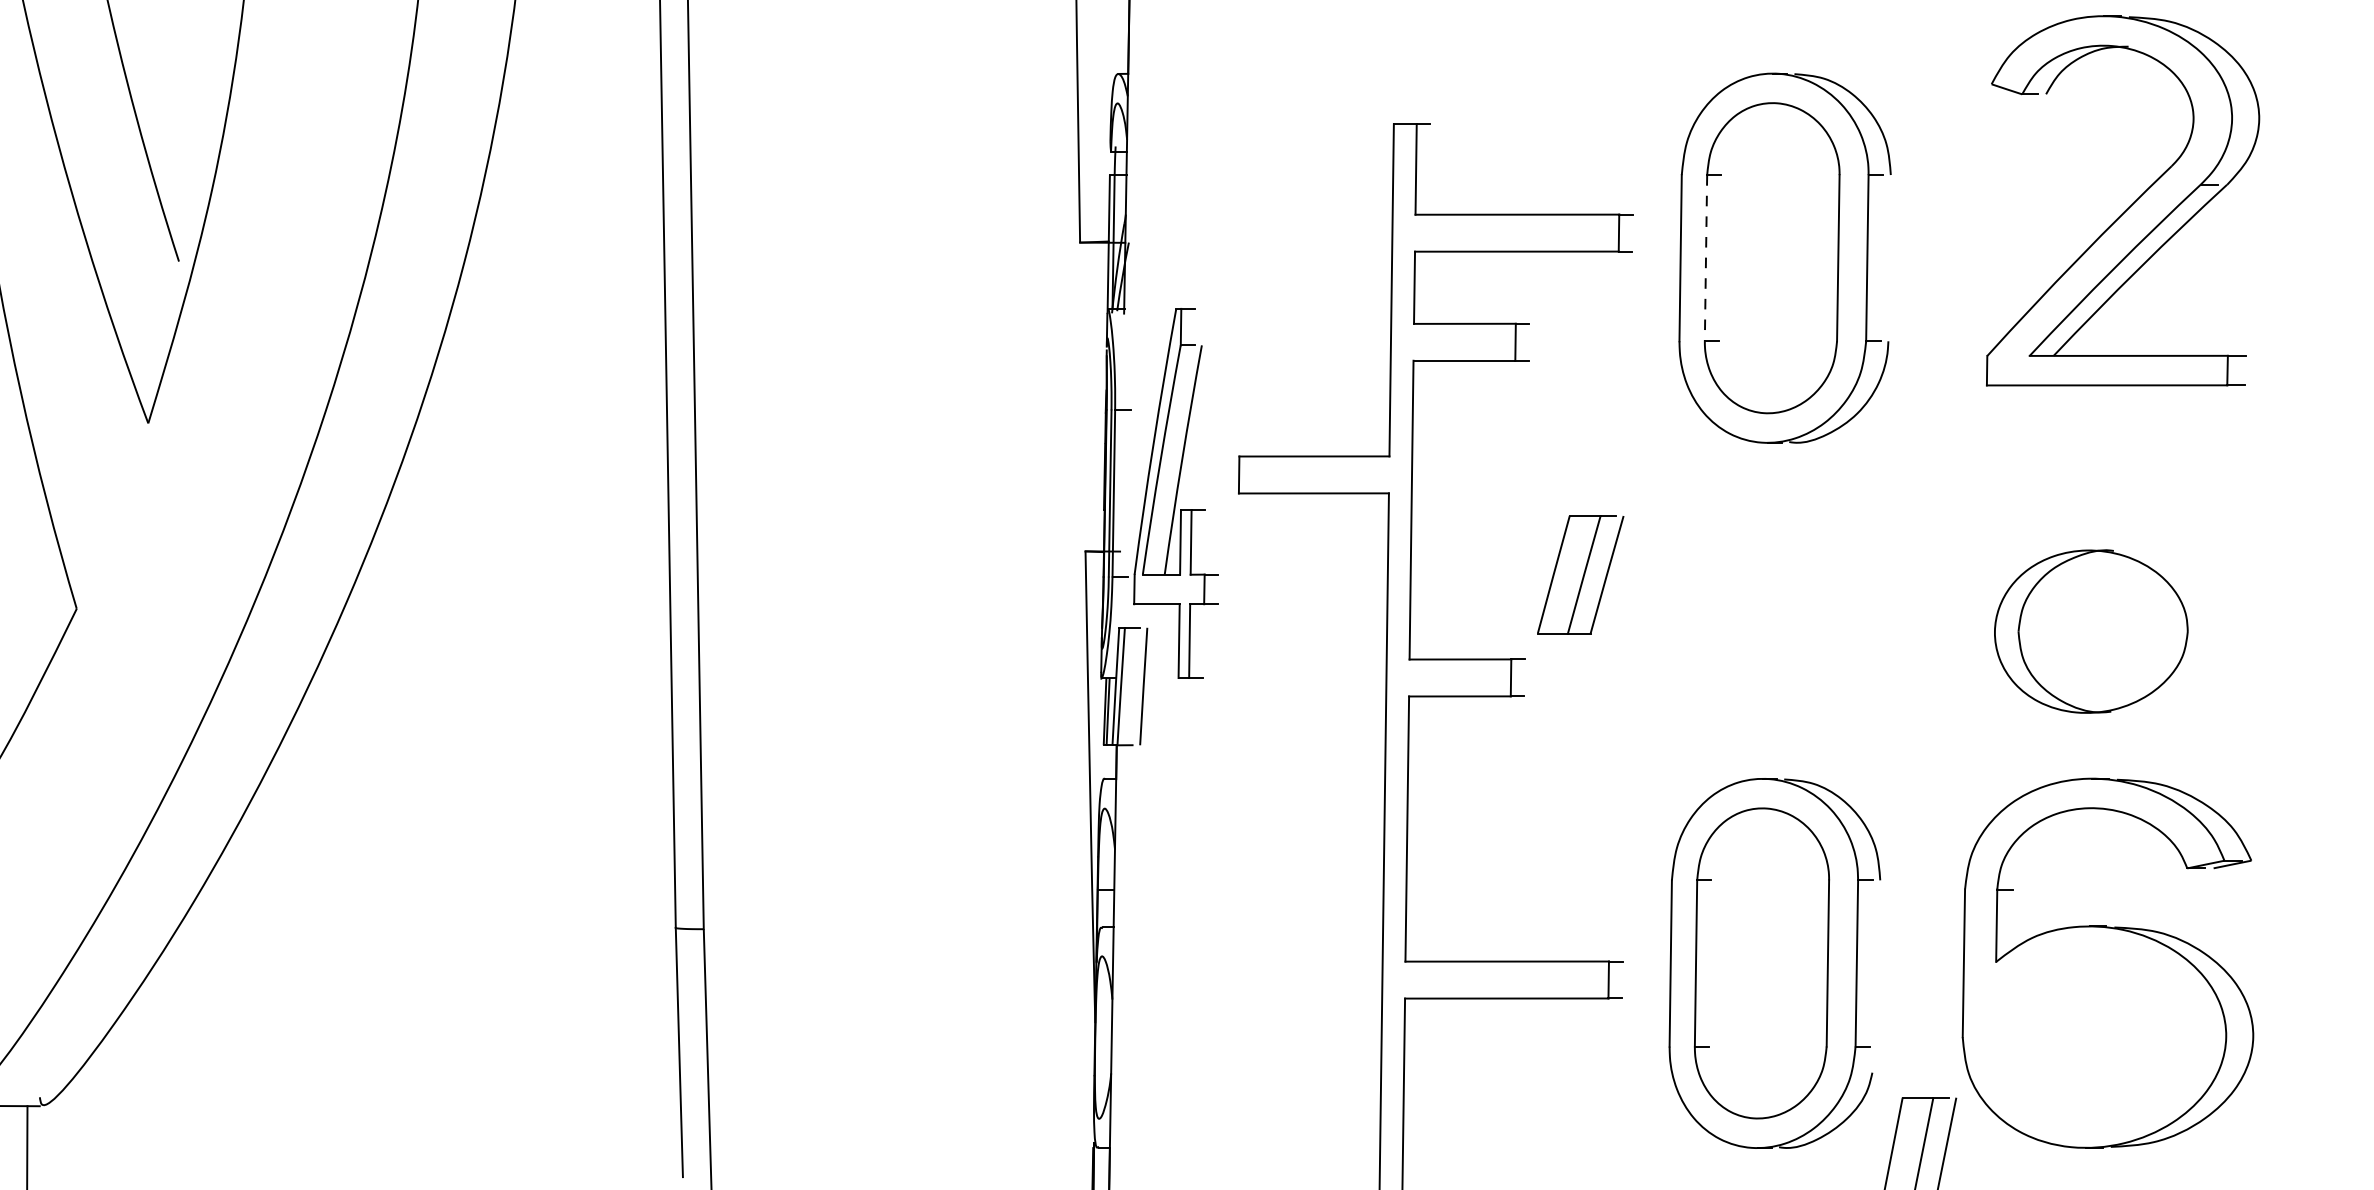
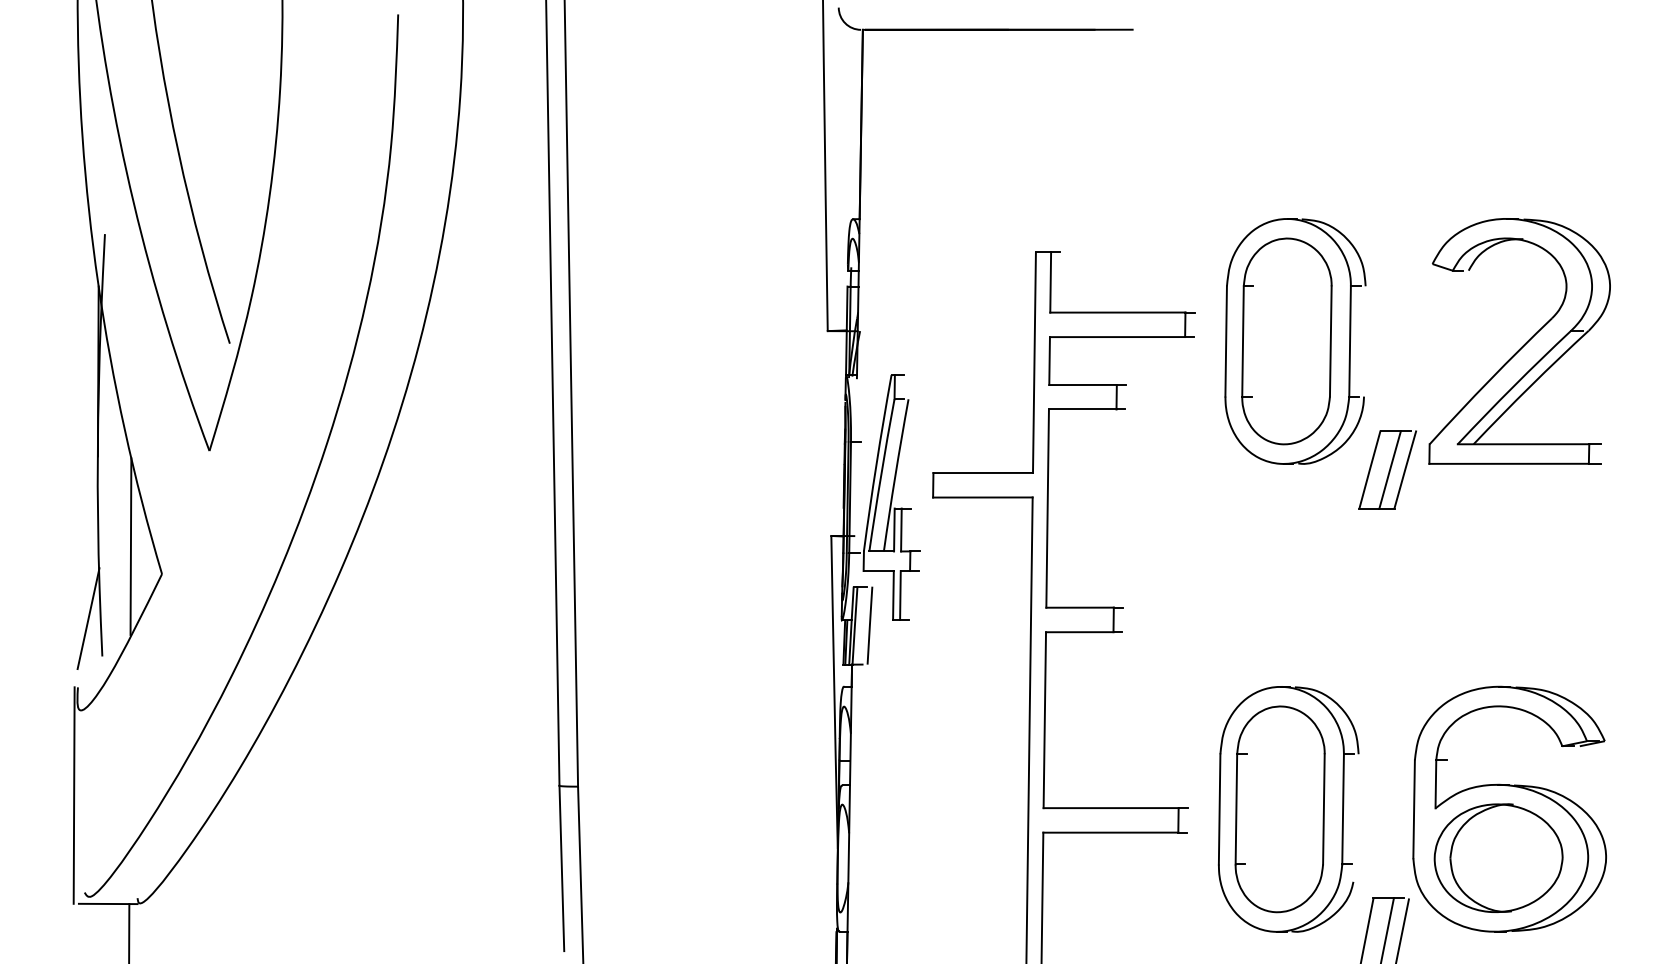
part: (2122, 201) -> (1519, 341), moved
line: (1706, 258) -> (1243, 341), dashed -> solid
line: (29, 567) -> (130, 546), added
part: (1580, 574) -> (1387, 469), moved
part: (2091, 630) -> (1498, 857), moved

